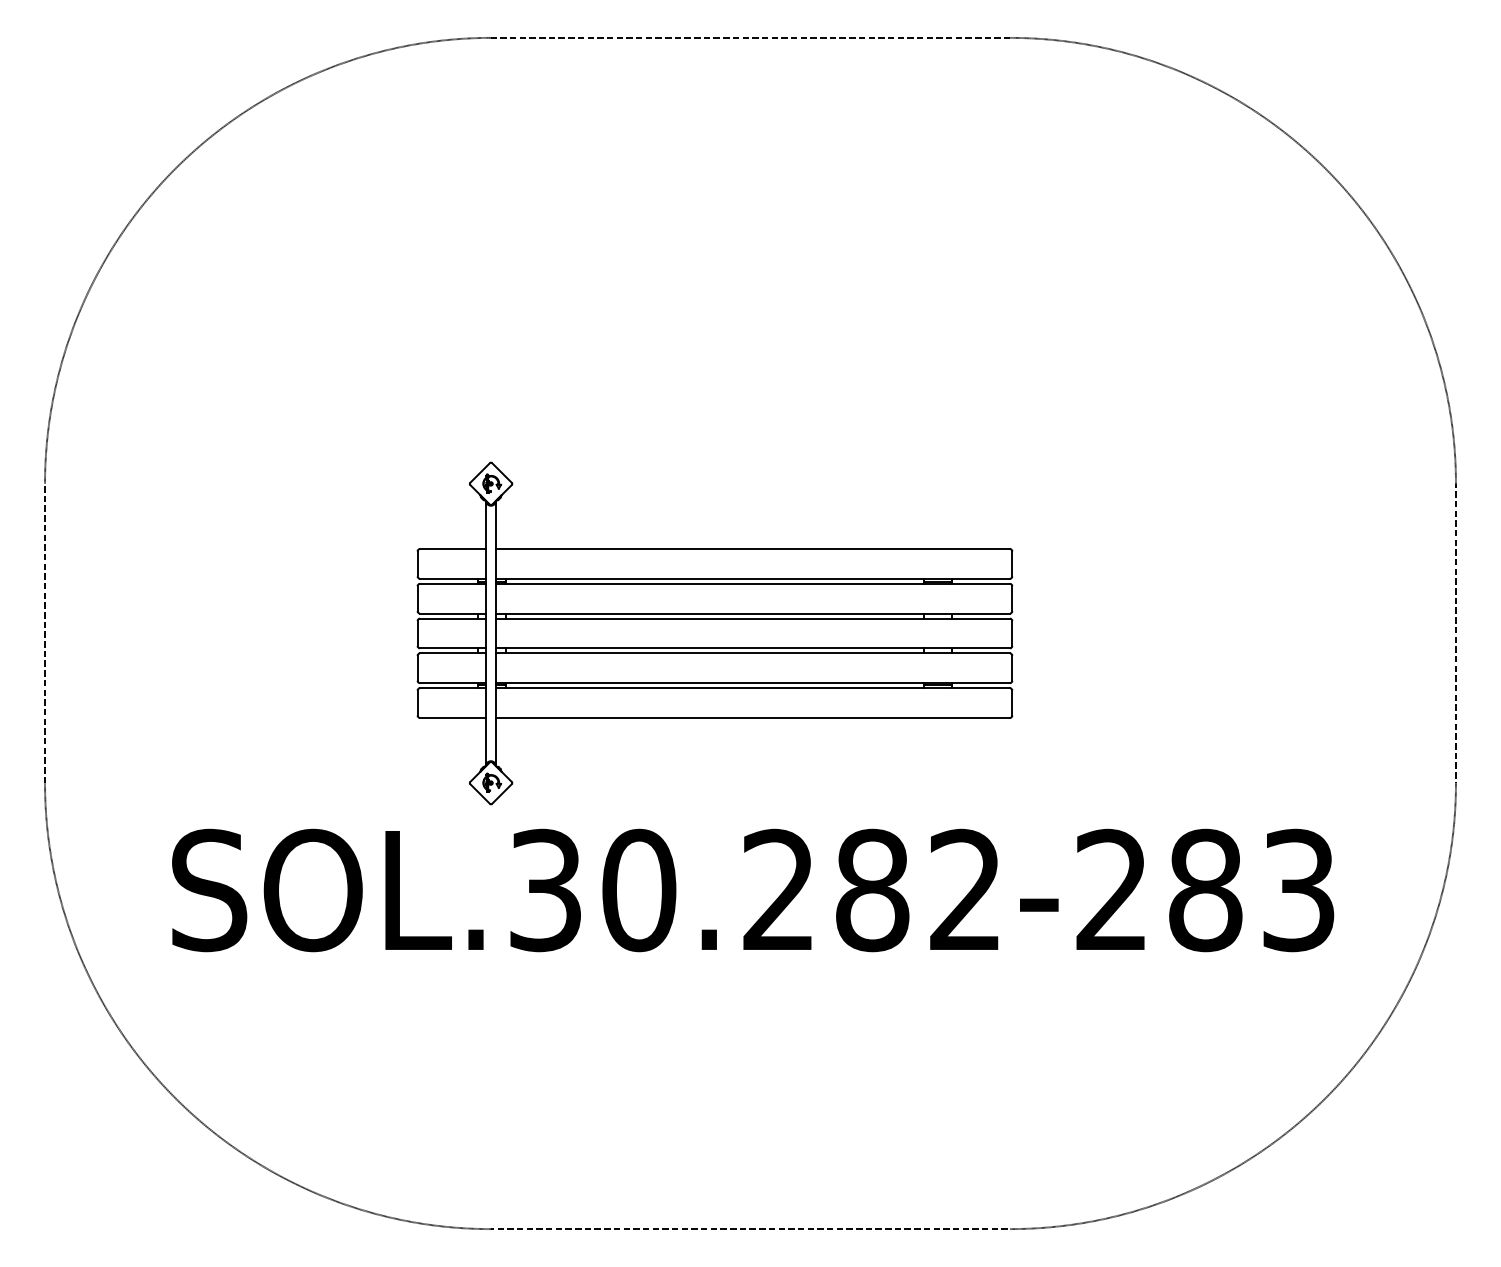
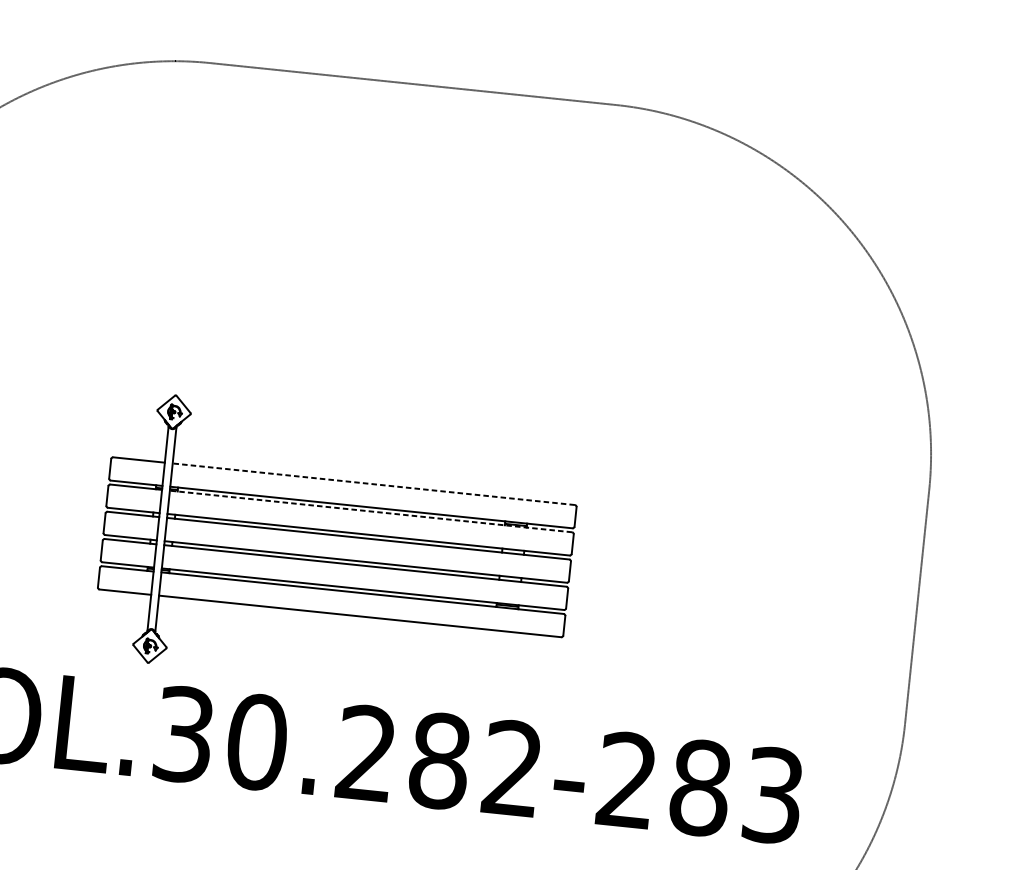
line: (752, 549) -> (373, 484), solid -> dashed
line: (752, 583) -> (370, 511), solid -> dashed

